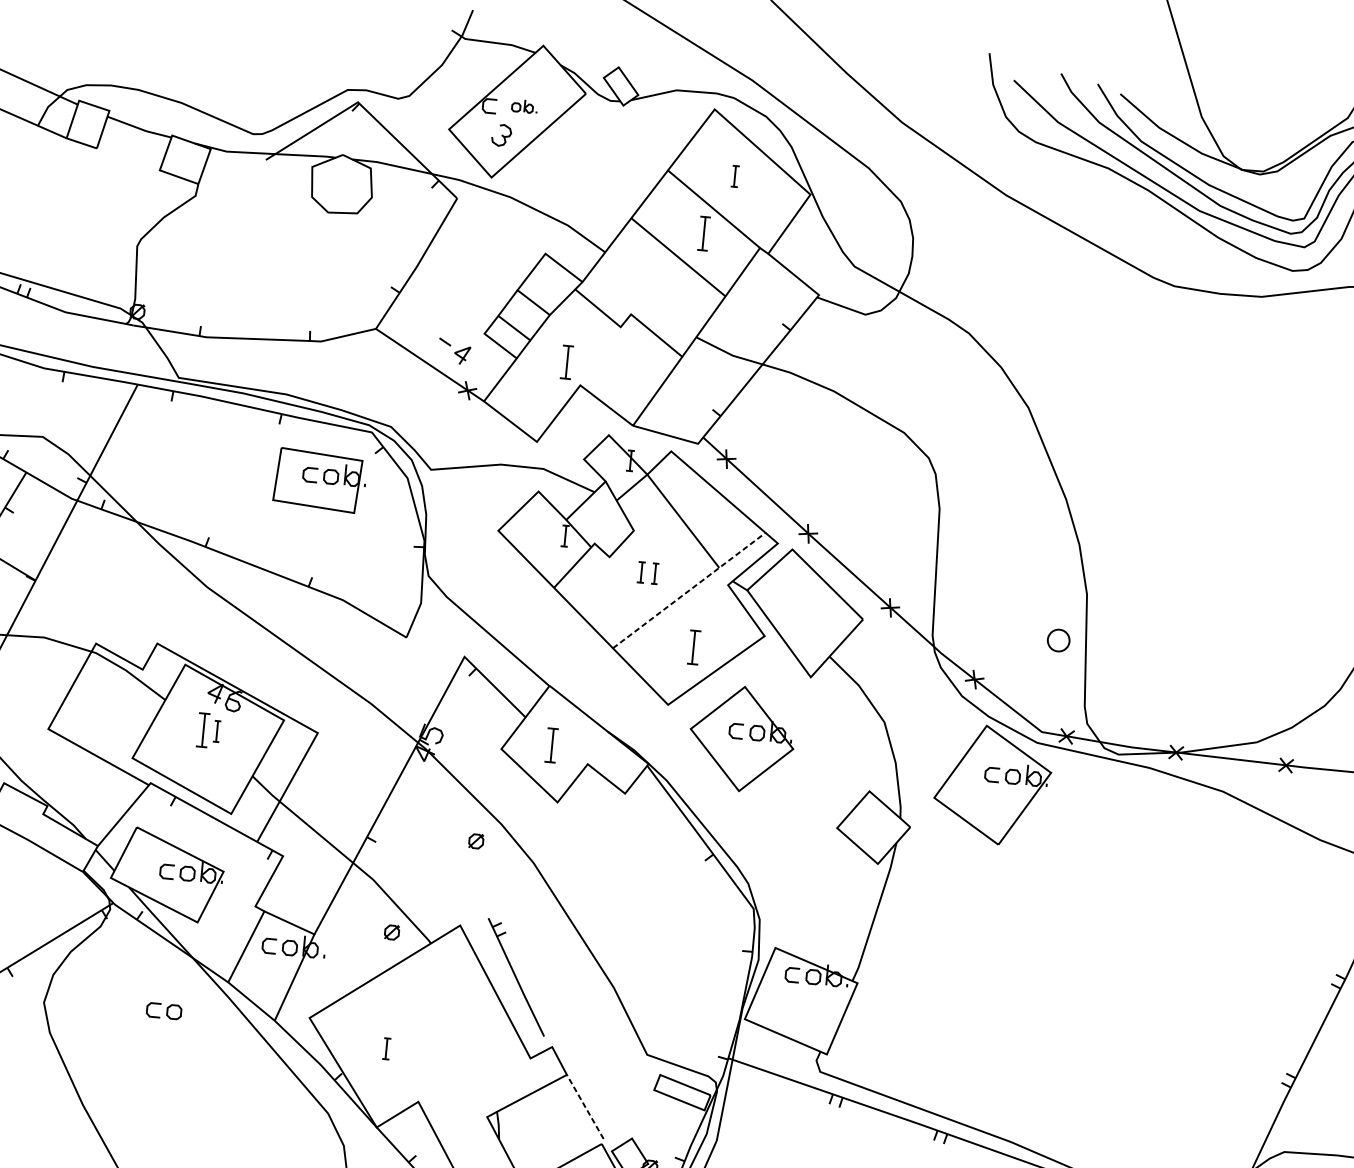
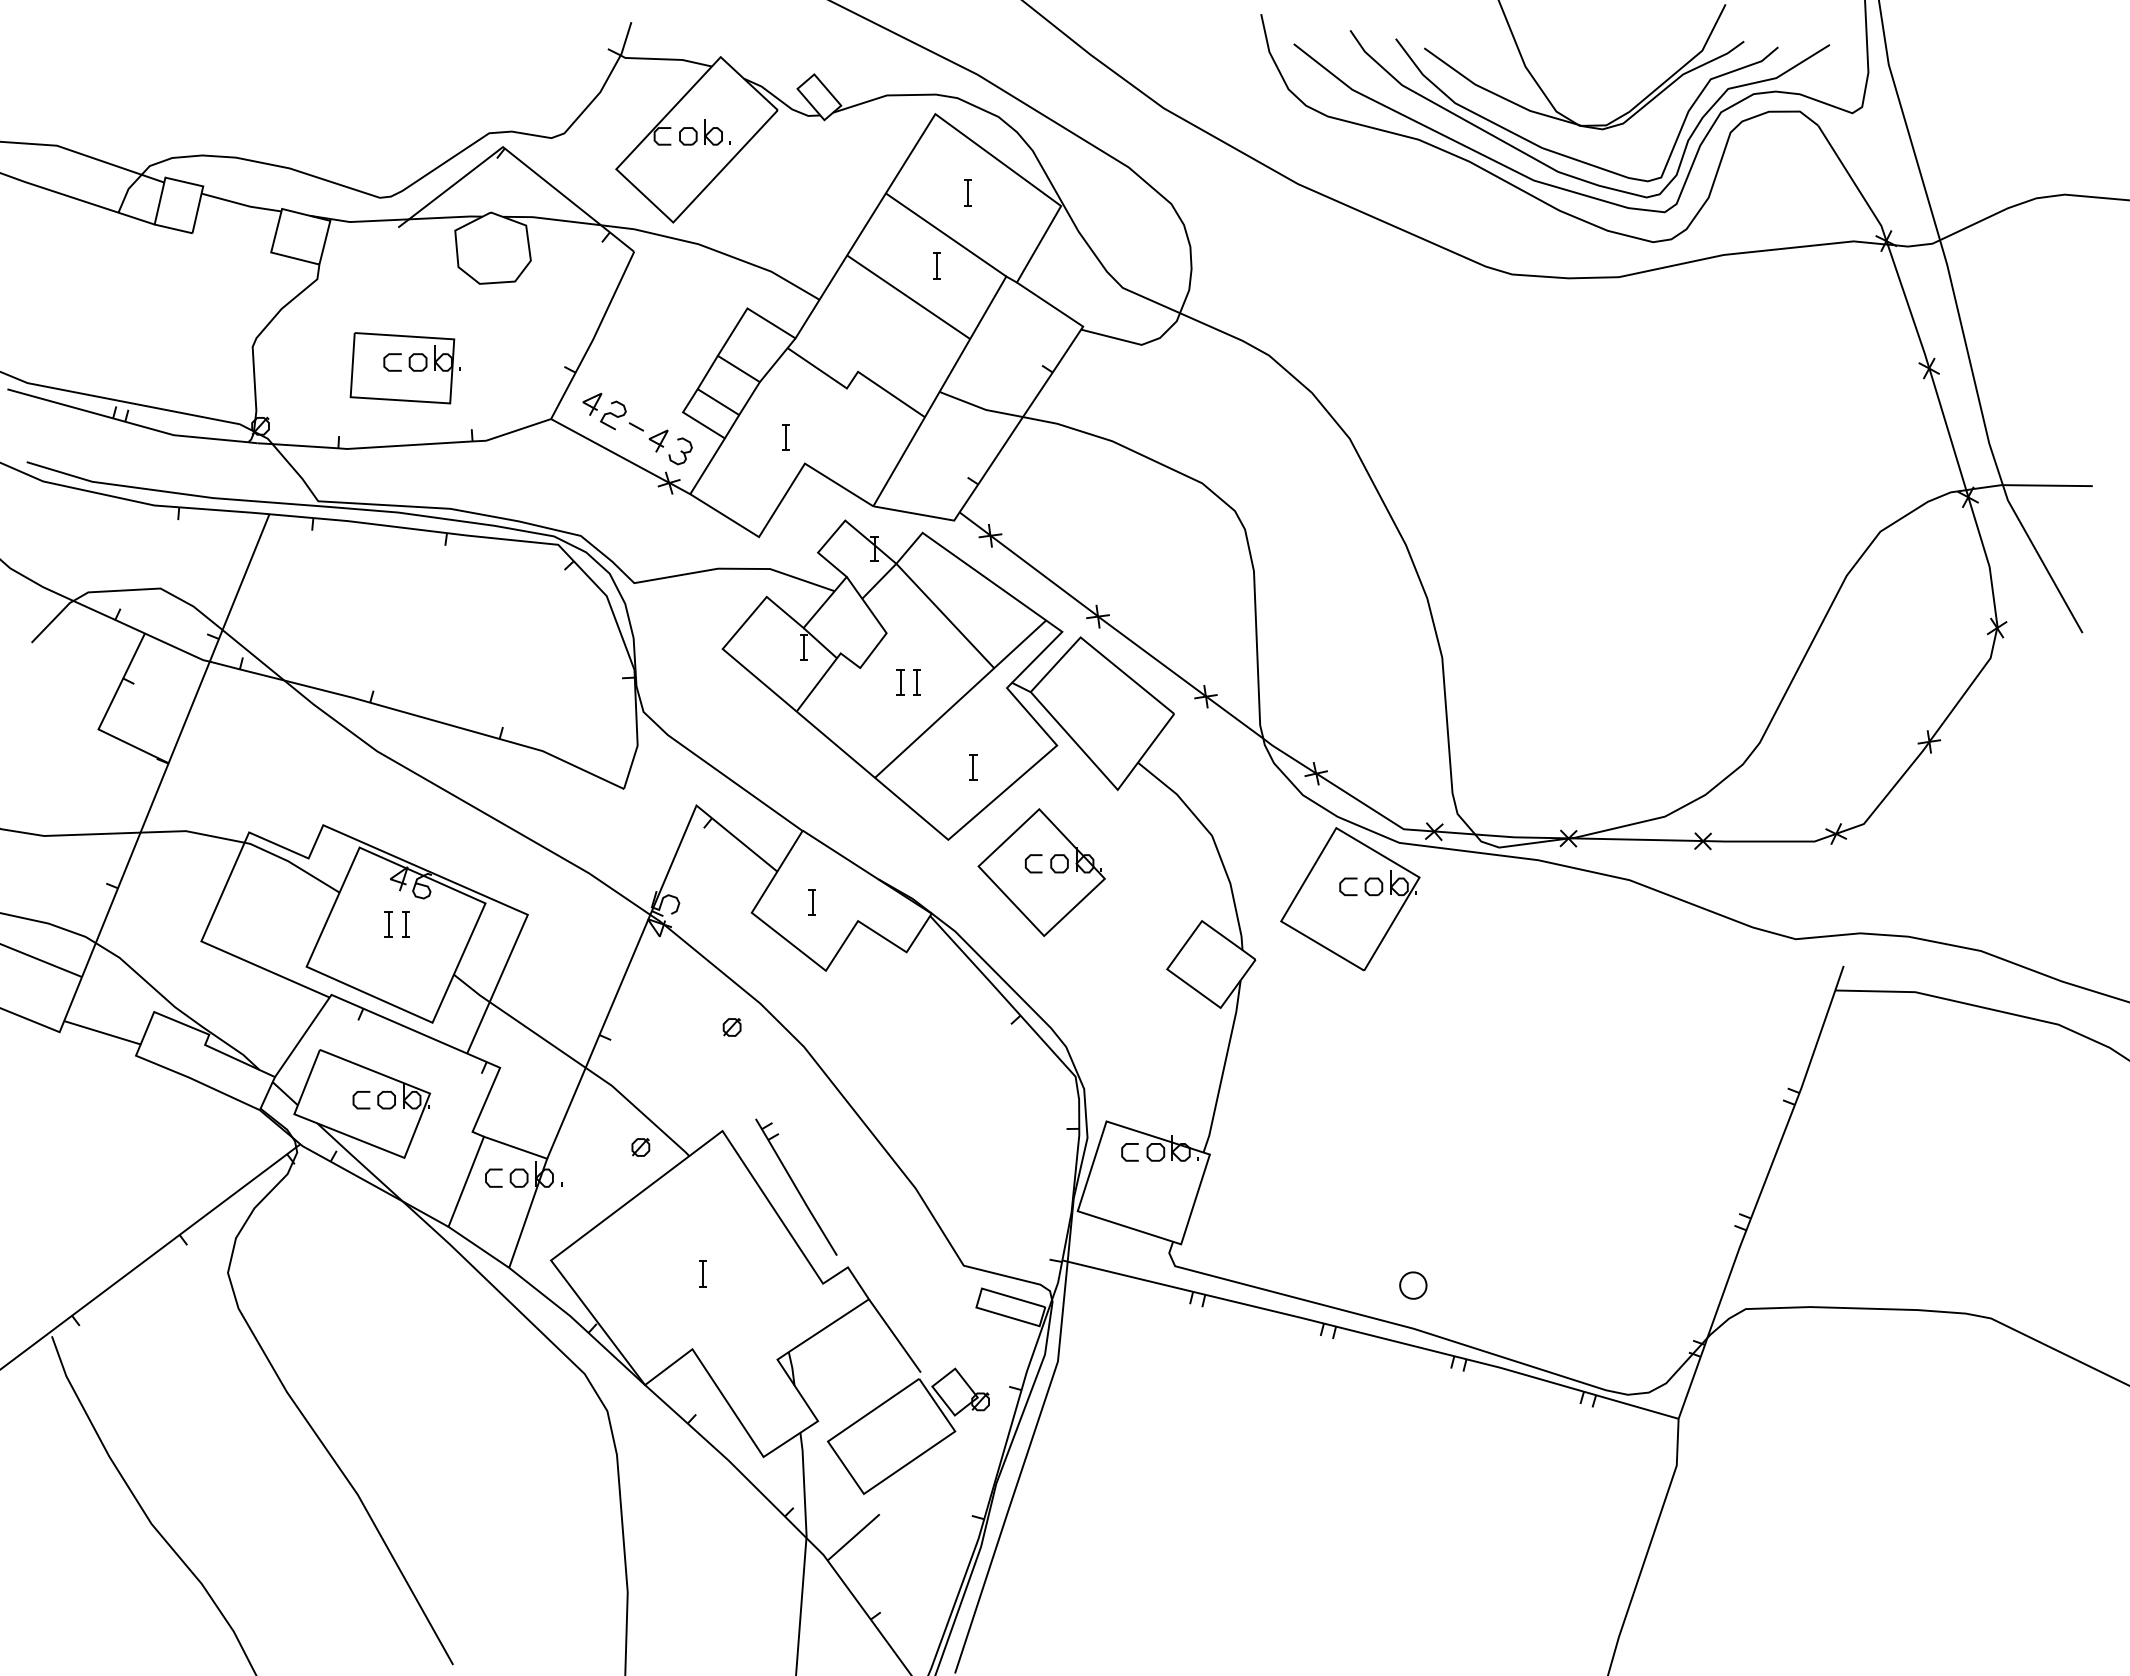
part: (524, 106) -> (704, 132), size x1.67
part: (501, 135) -> (680, 451), moved
part: (703, 233) -> (936, 265), size x0.62
part: (420, 326) -> (604, 411), added
part: (566, 362) -> (785, 437), size x0.62
part: (319, 480) -> (404, 368), moved
line: (689, 590) -> (960, 698), dashed -> solid
part: (1058, 640) -> (1413, 1285), moved
part: (694, 647) -> (973, 767), size x0.62
part: (202, 730) -> (388, 924), size x0.62
part: (551, 745) -> (811, 902), size x0.62
part: (163, 1011) -> (373, 1269), removed
part: (386, 1048) -> (702, 1273), moved
line: (584, 1106) -> (894, 1335), dashed -> solid

